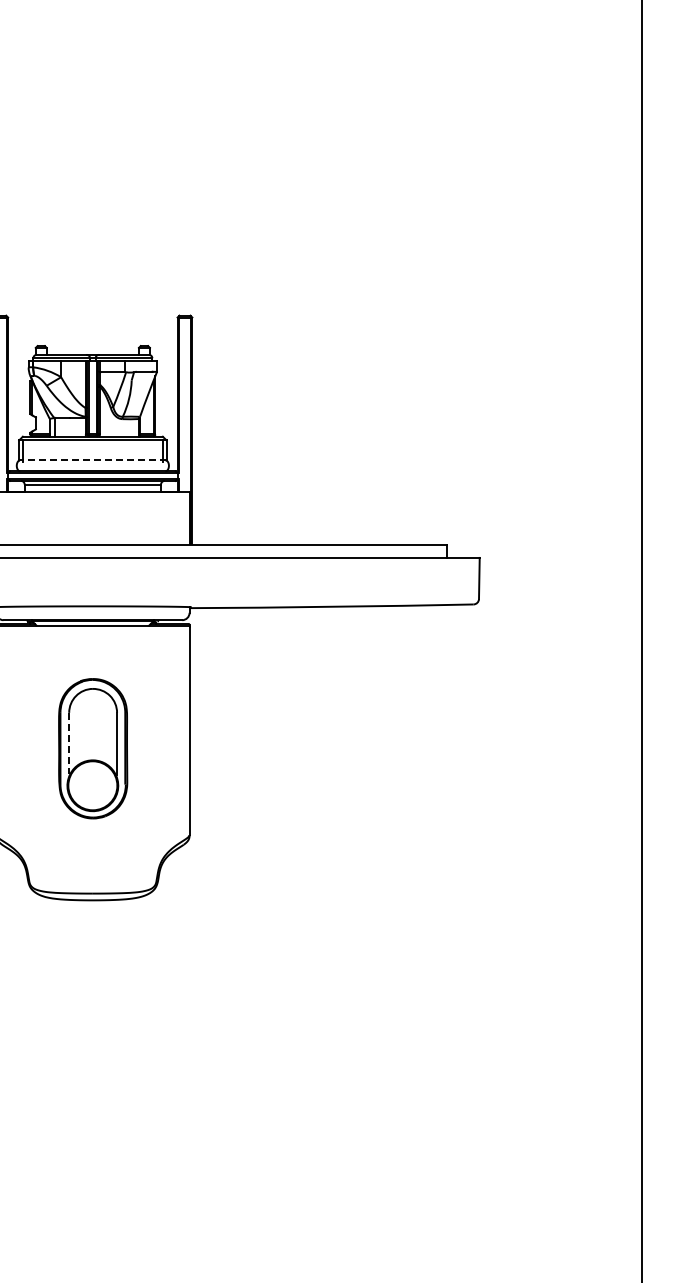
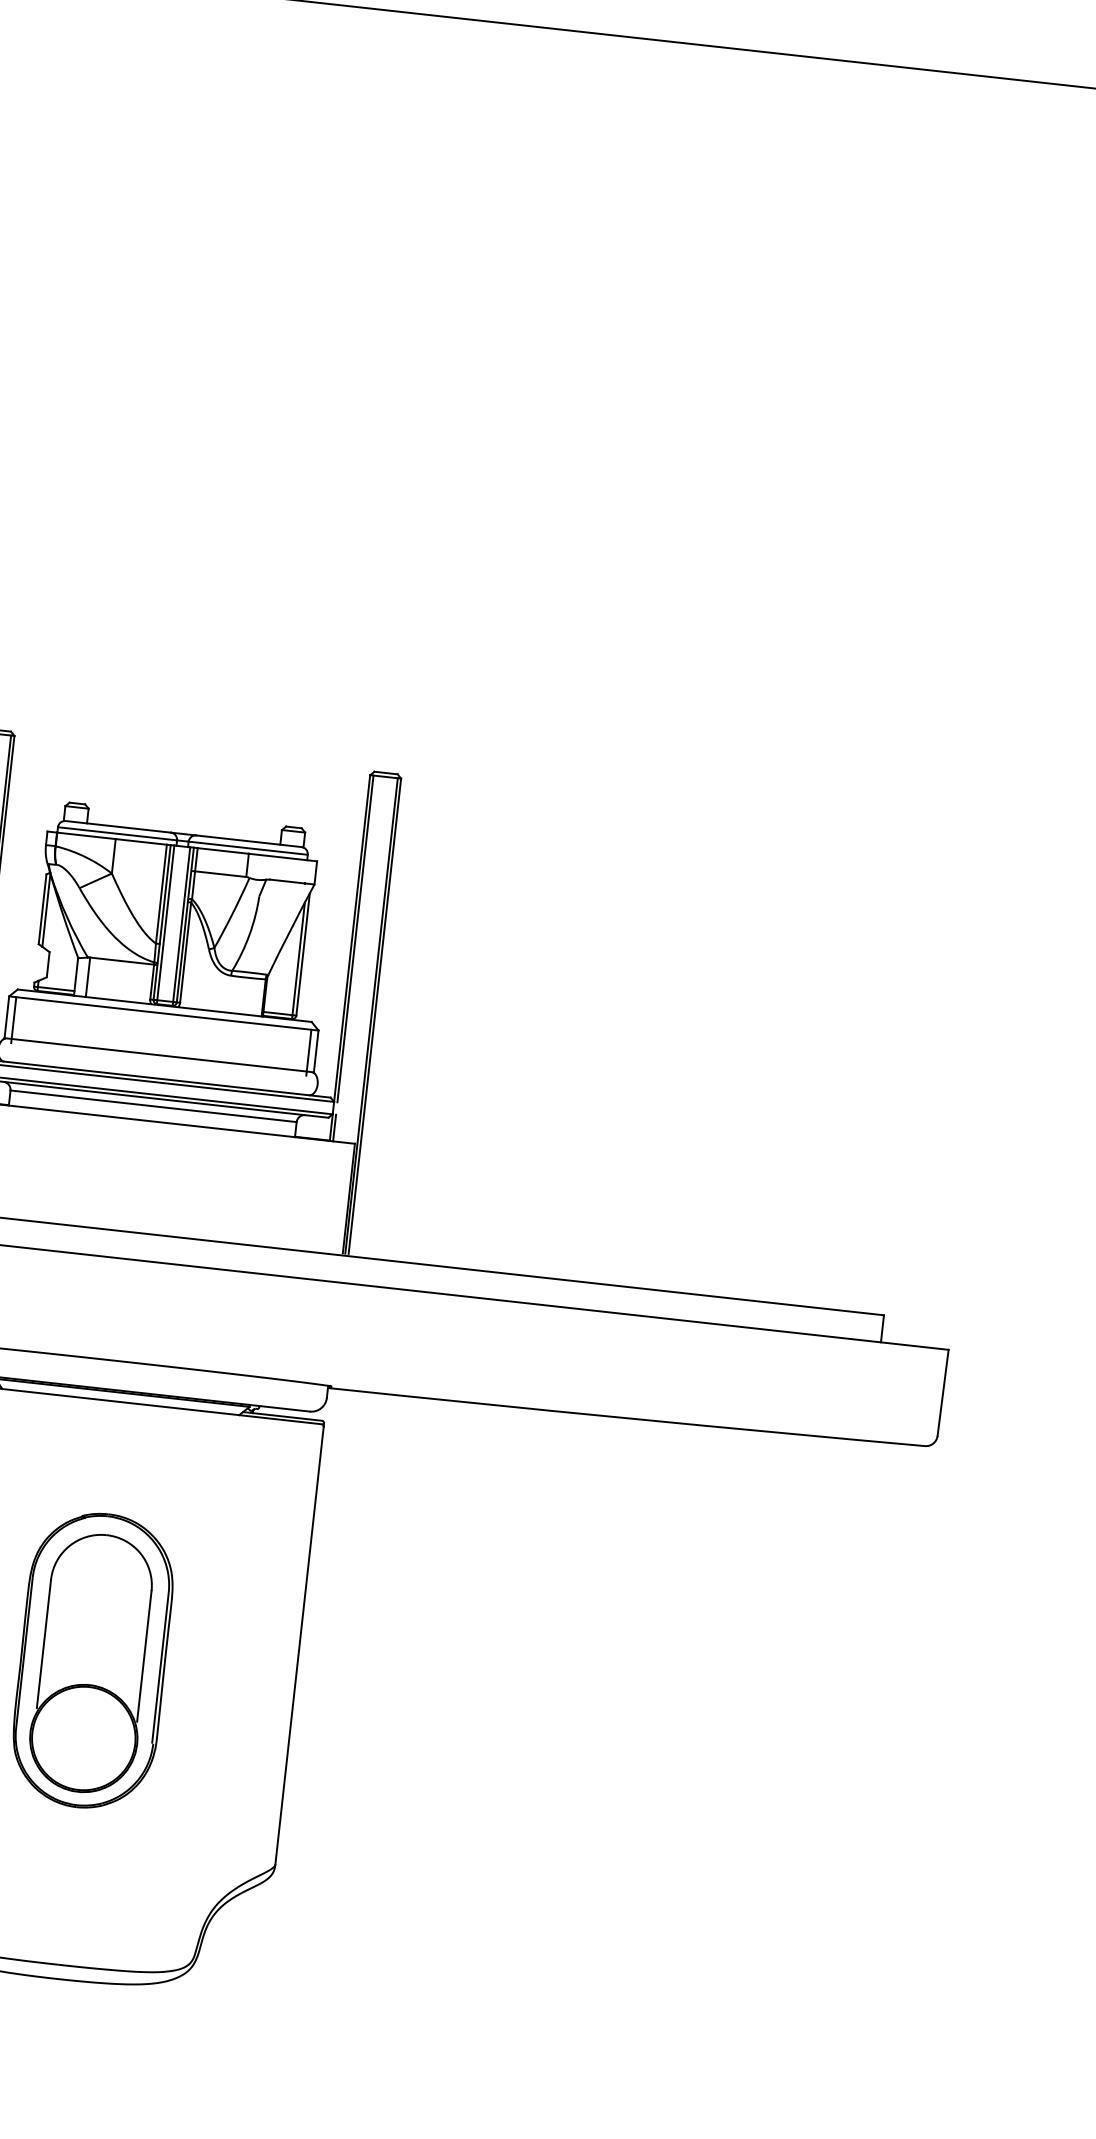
line: (92, 460) -> (158, 1055), dashed -> solid
line: (69, 743) -> (44, 1644), dashed -> solid

